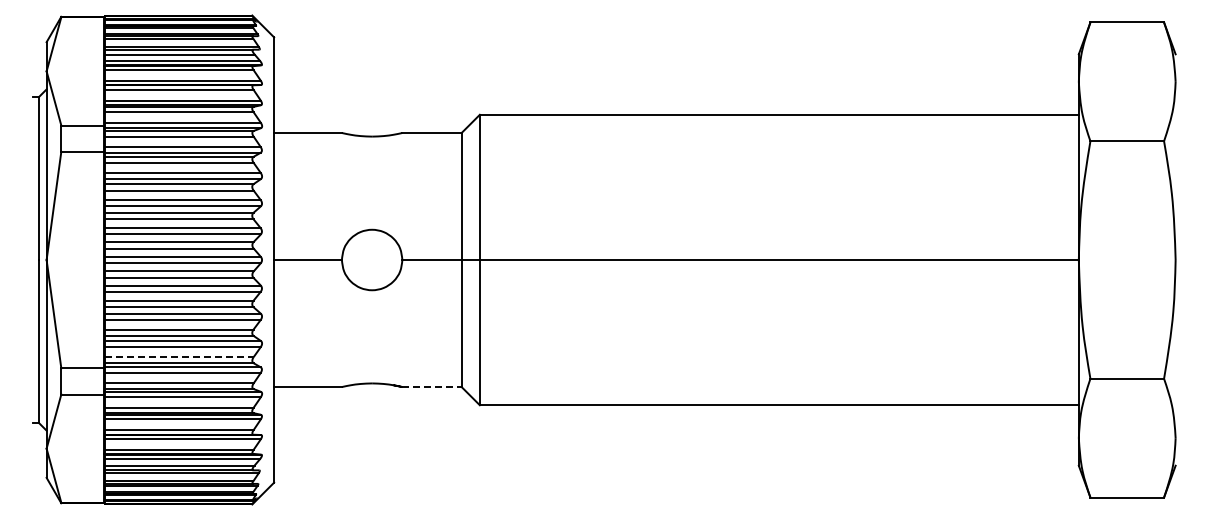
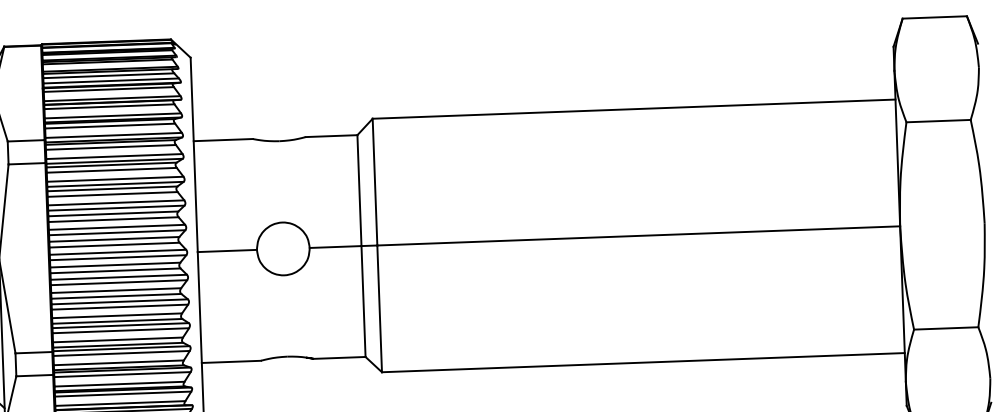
line: (179, 357) -> (118, 340), dashed -> solid
line: (432, 387) -> (340, 358), dashed -> solid

